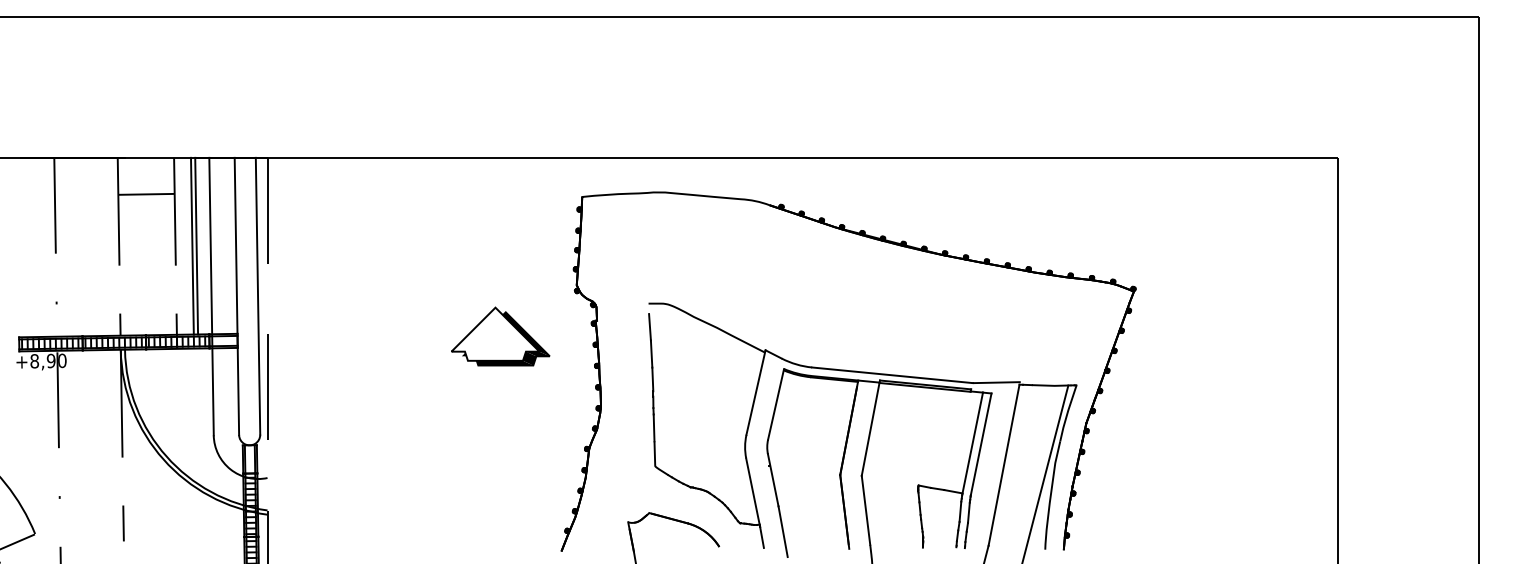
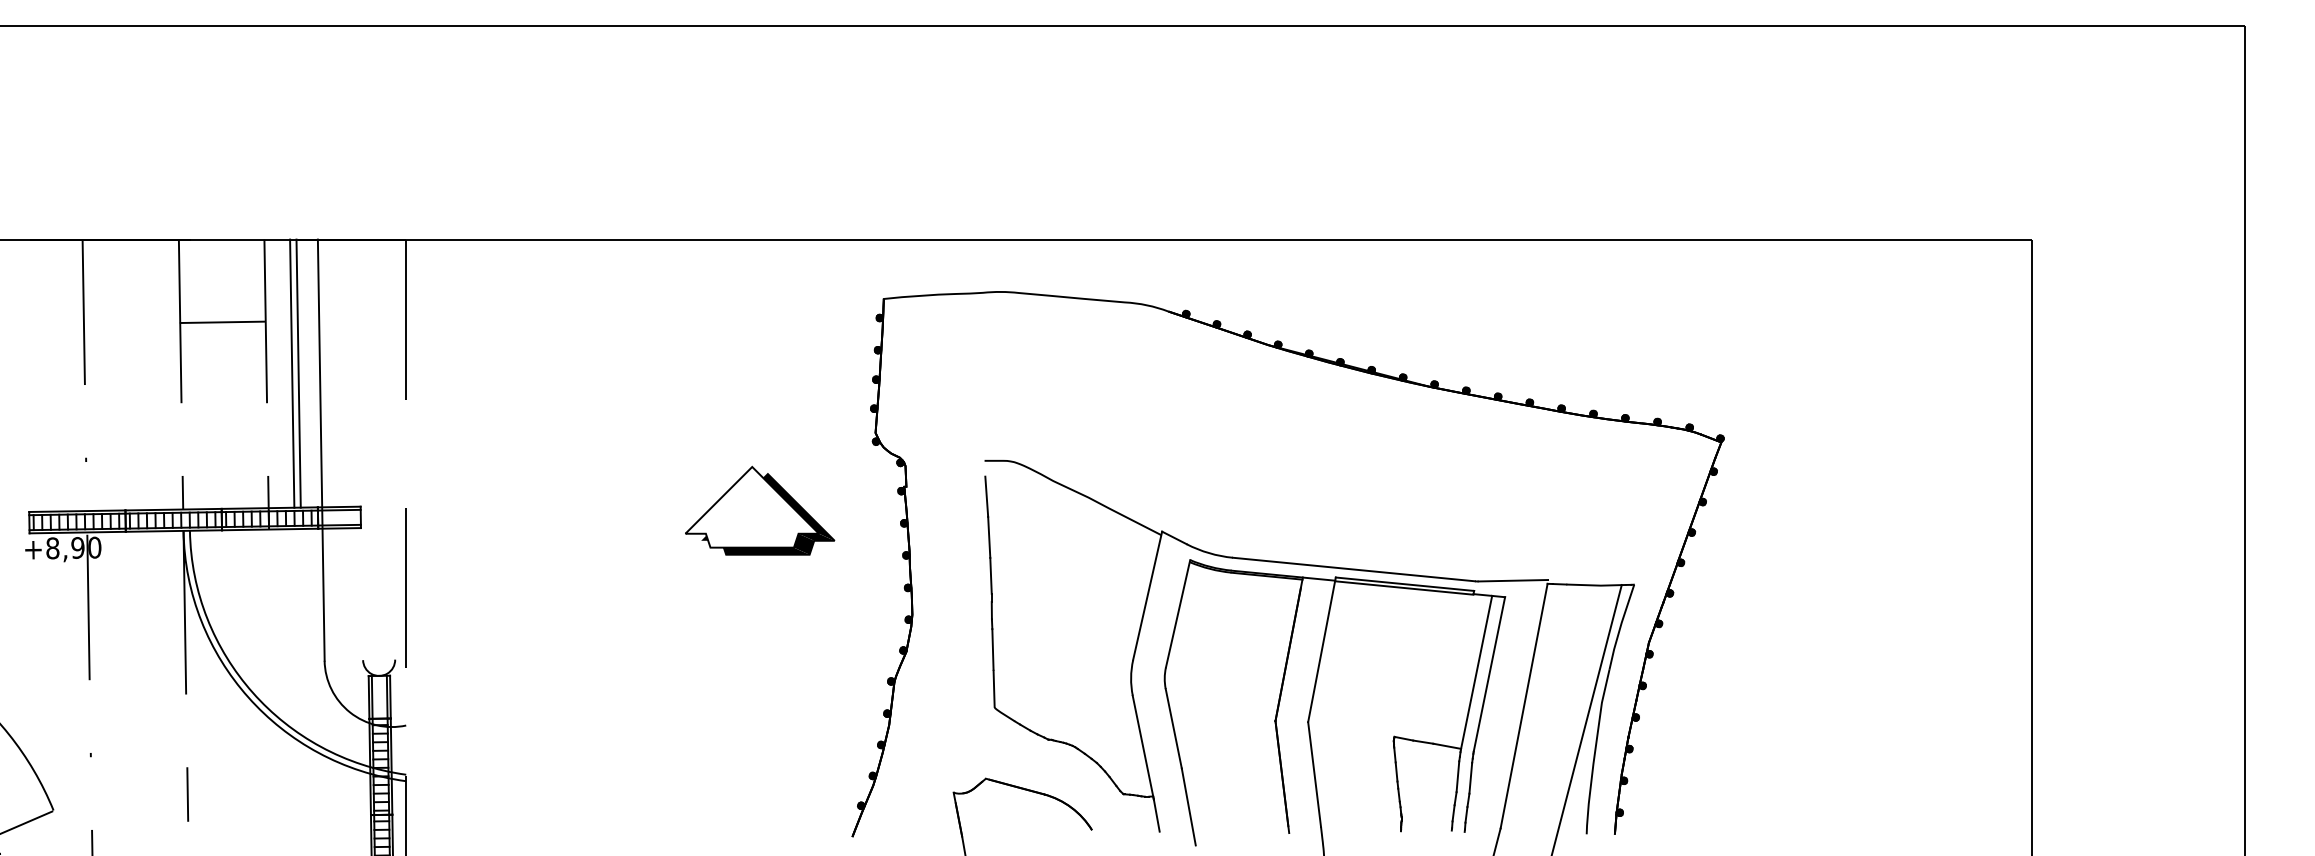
line: (146, 193) -> (222, 320), moved
line: (236, 295) -> (359, 448), removed
line: (257, 295) -> (391, 448), removed

